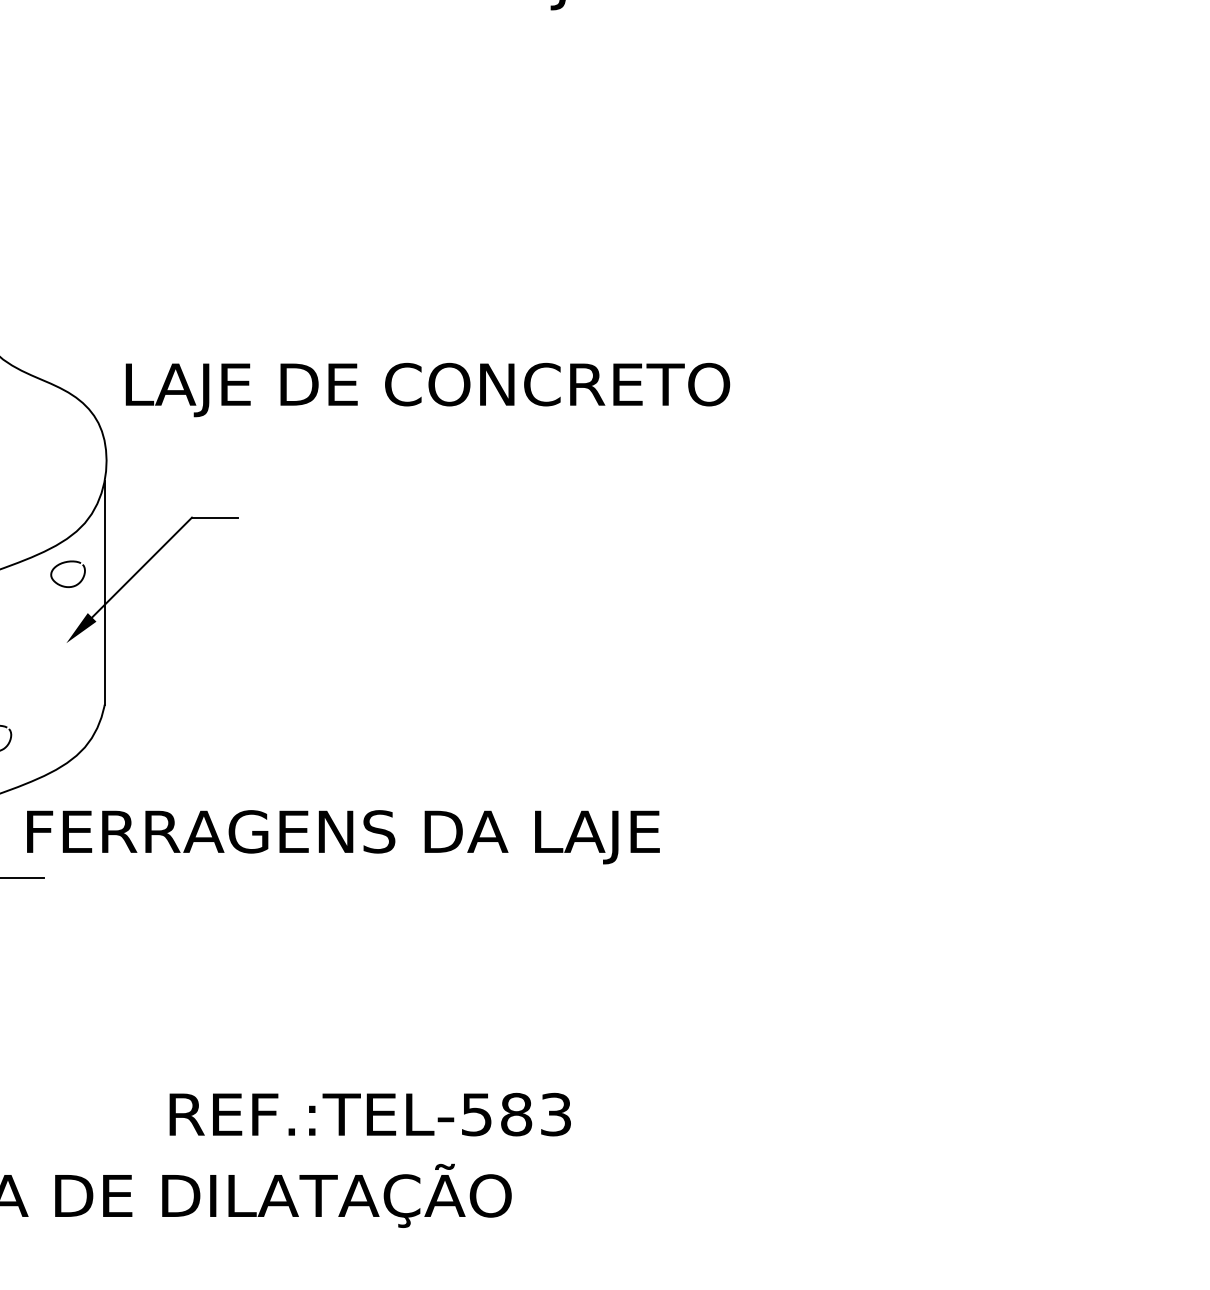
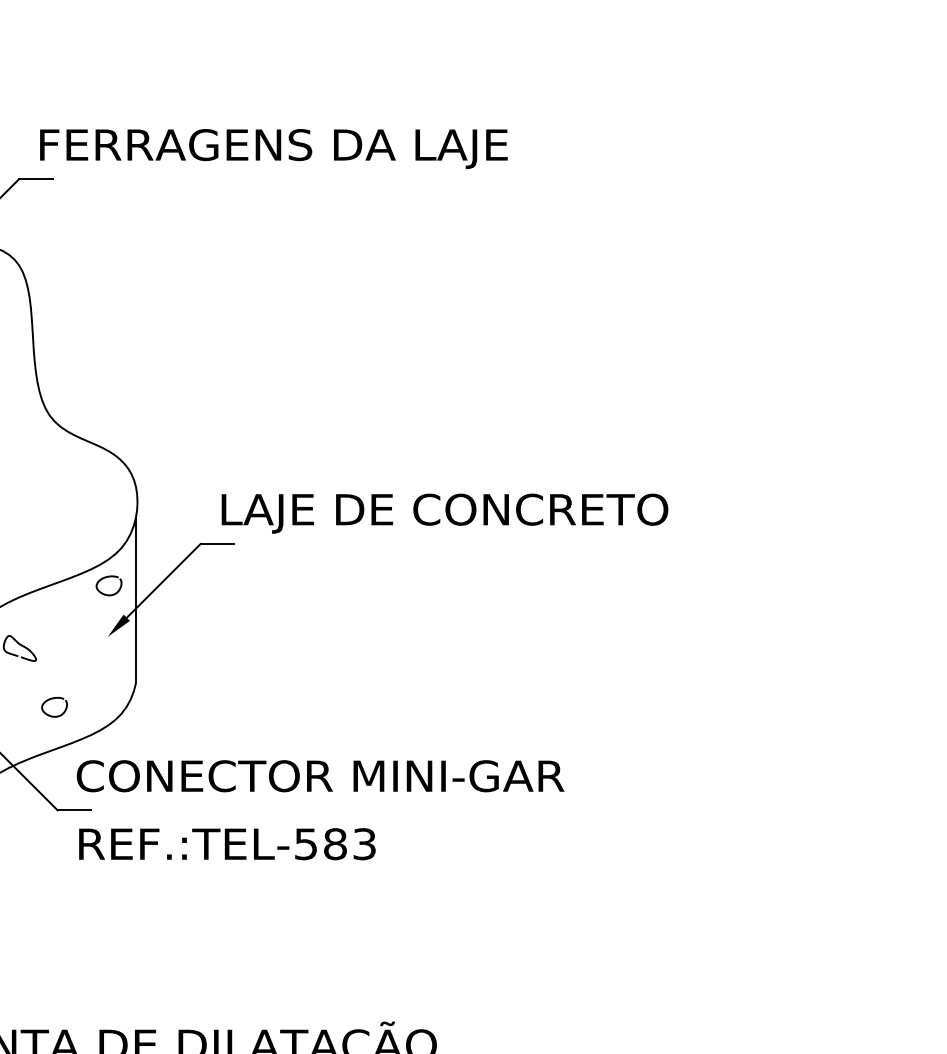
text: (427, 389) -> (444, 513), moved
text: (354, 837) -> (320, 780), FERRAGENS DA LAJE -> CONECTOR MINI-GAR
text: (370, 1115) -> (227, 844), moved

